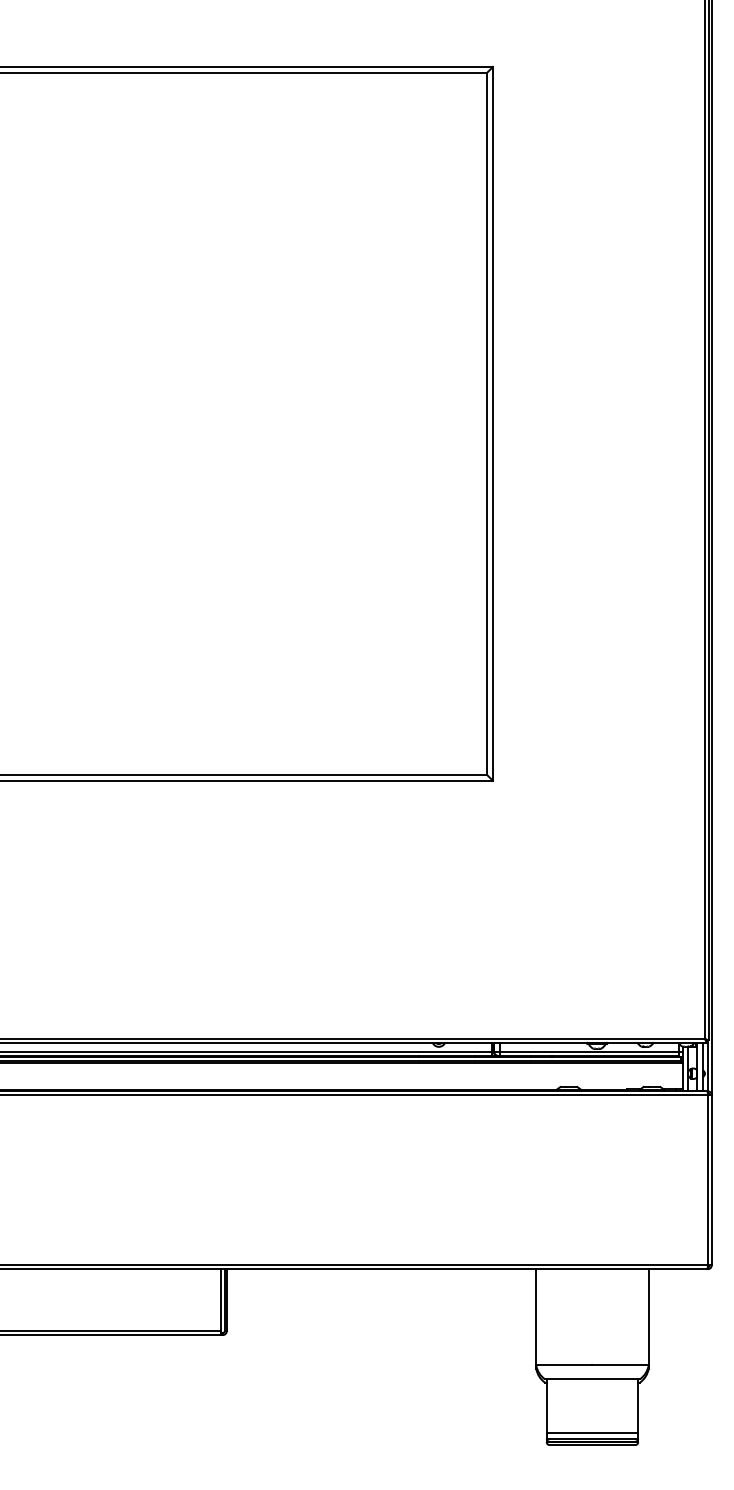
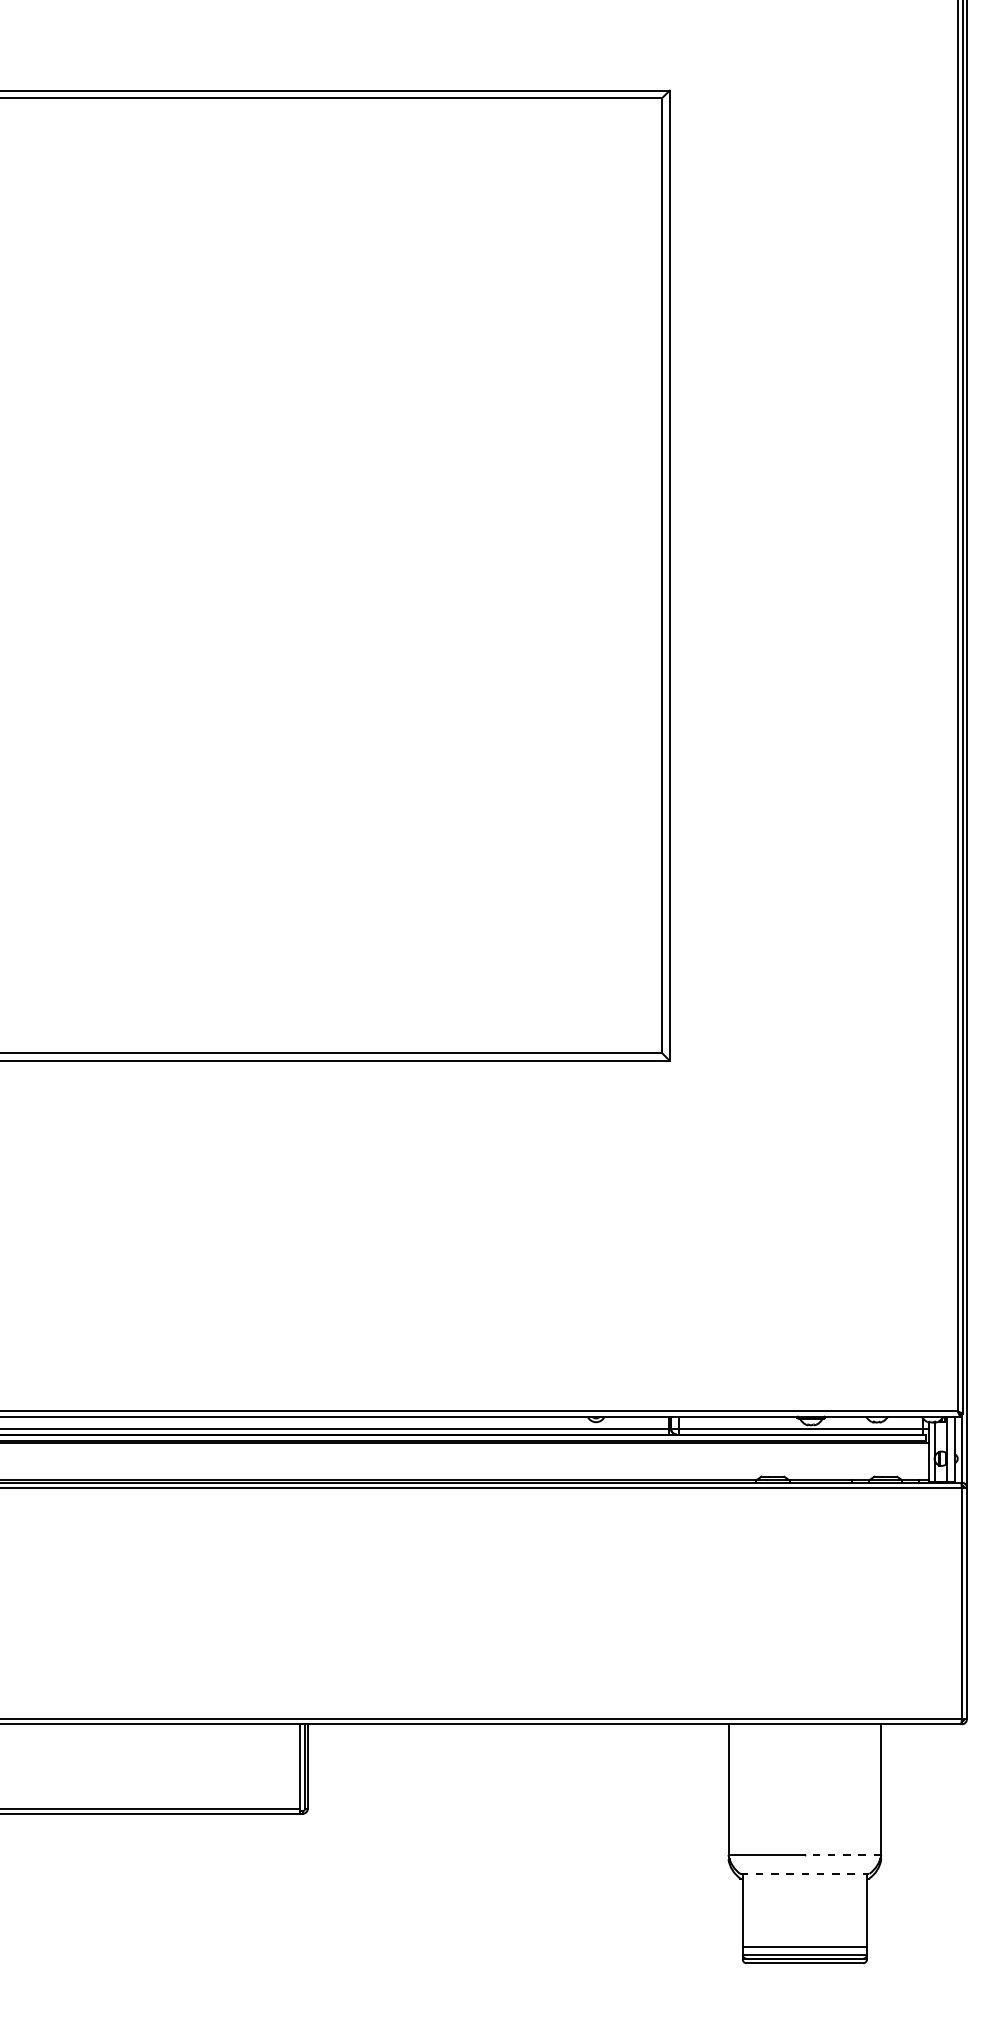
line: (620, 1364) -> (842, 1854), solid -> dashed
line: (592, 1378) -> (805, 1873), solid -> dashed

